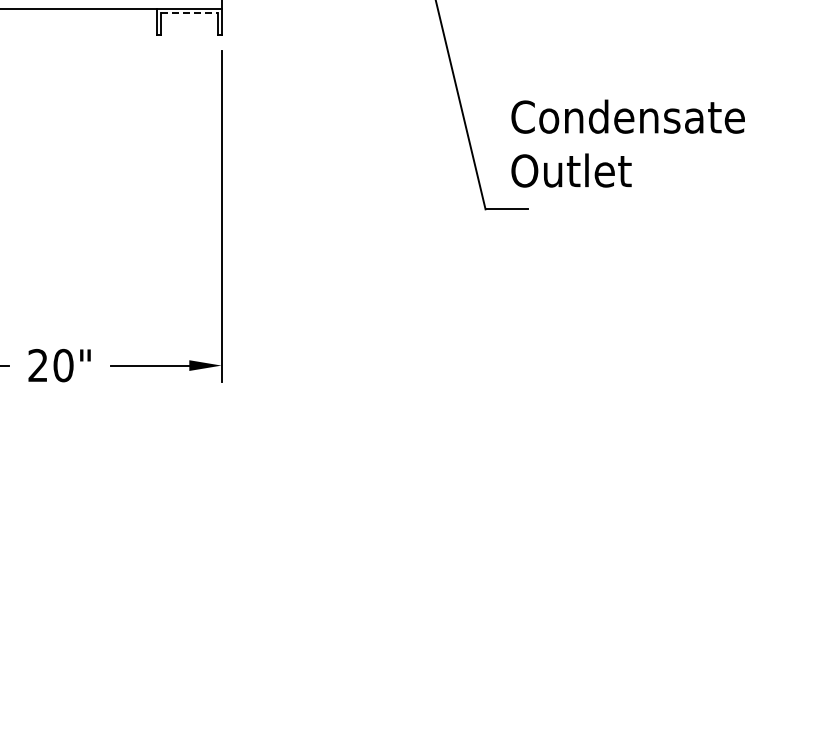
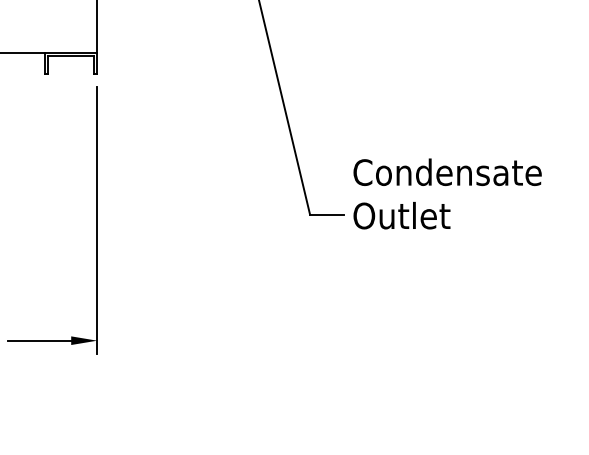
line: (189, 13) -> (71, 56), dashed -> solid
text: (627, 143) -> (447, 193), moved

